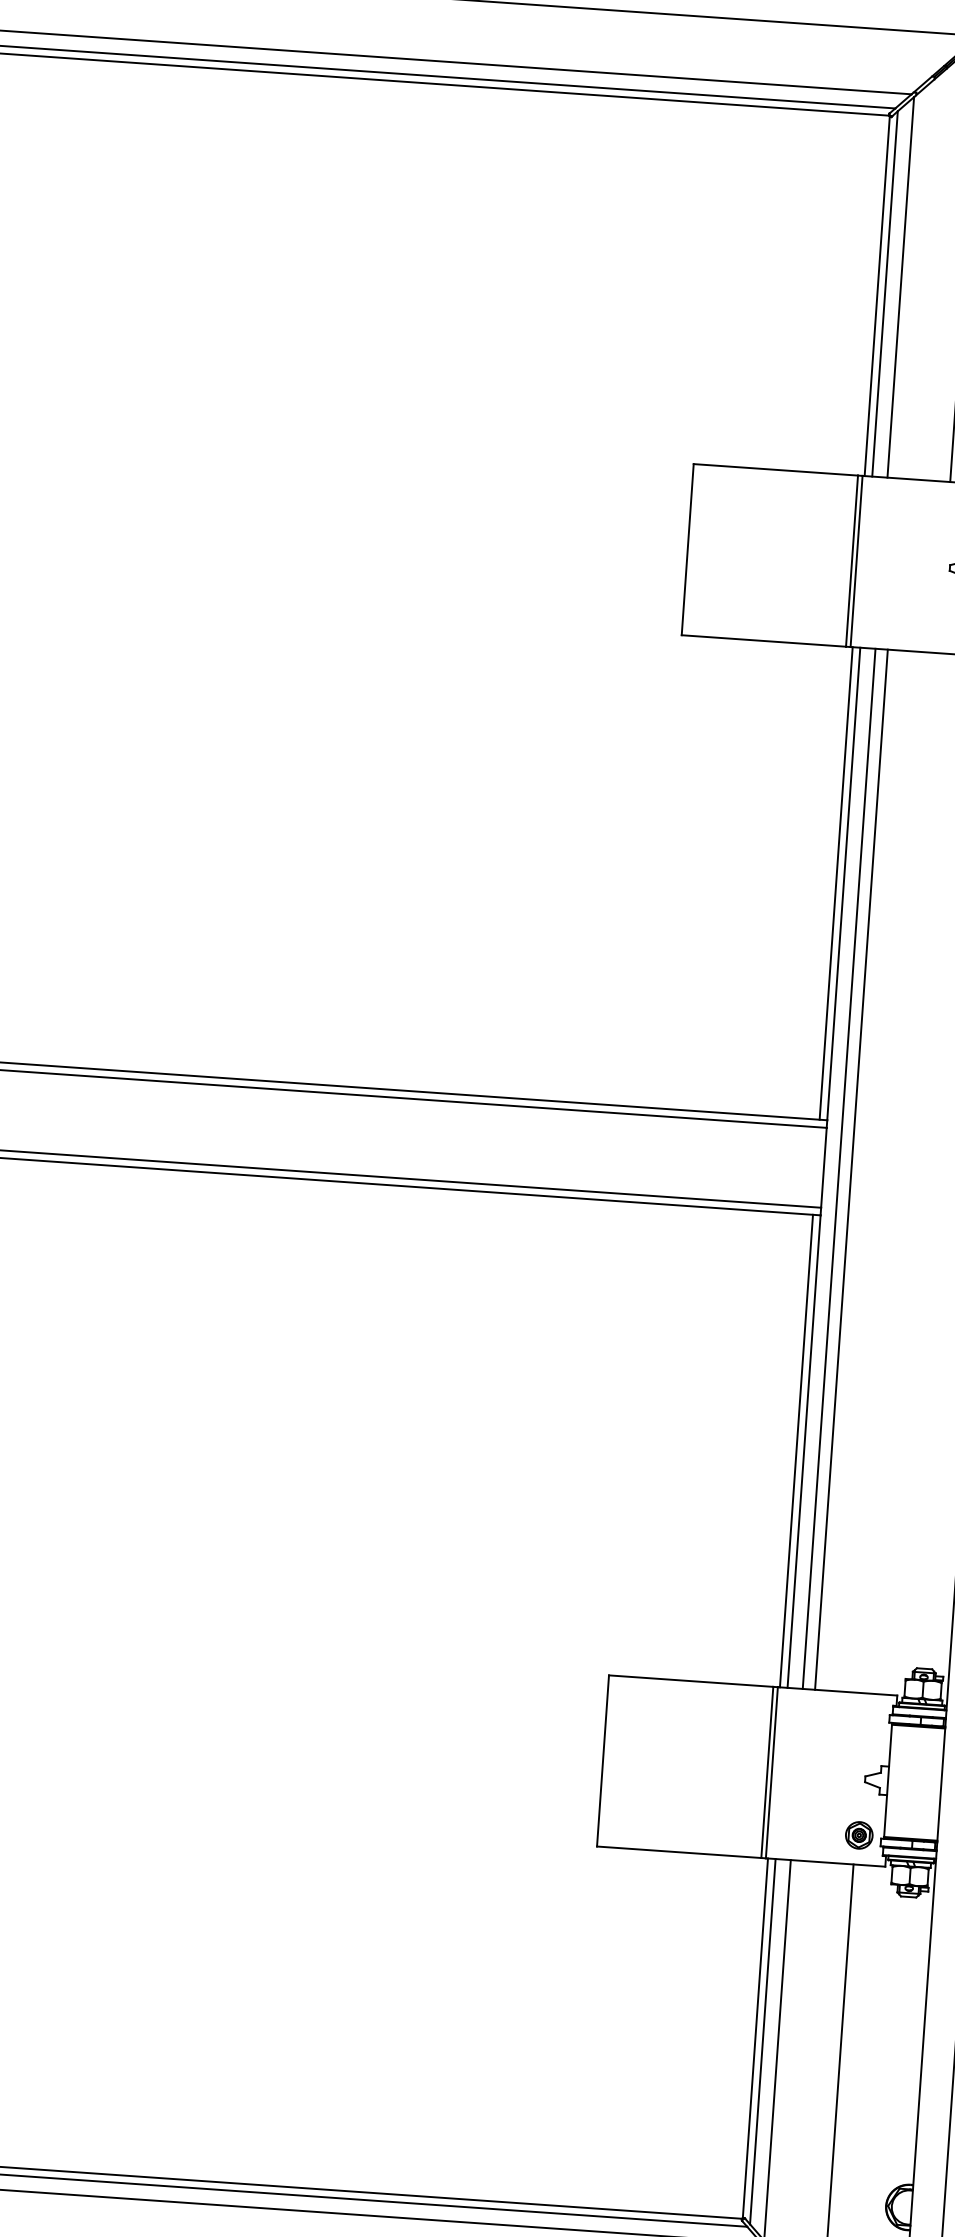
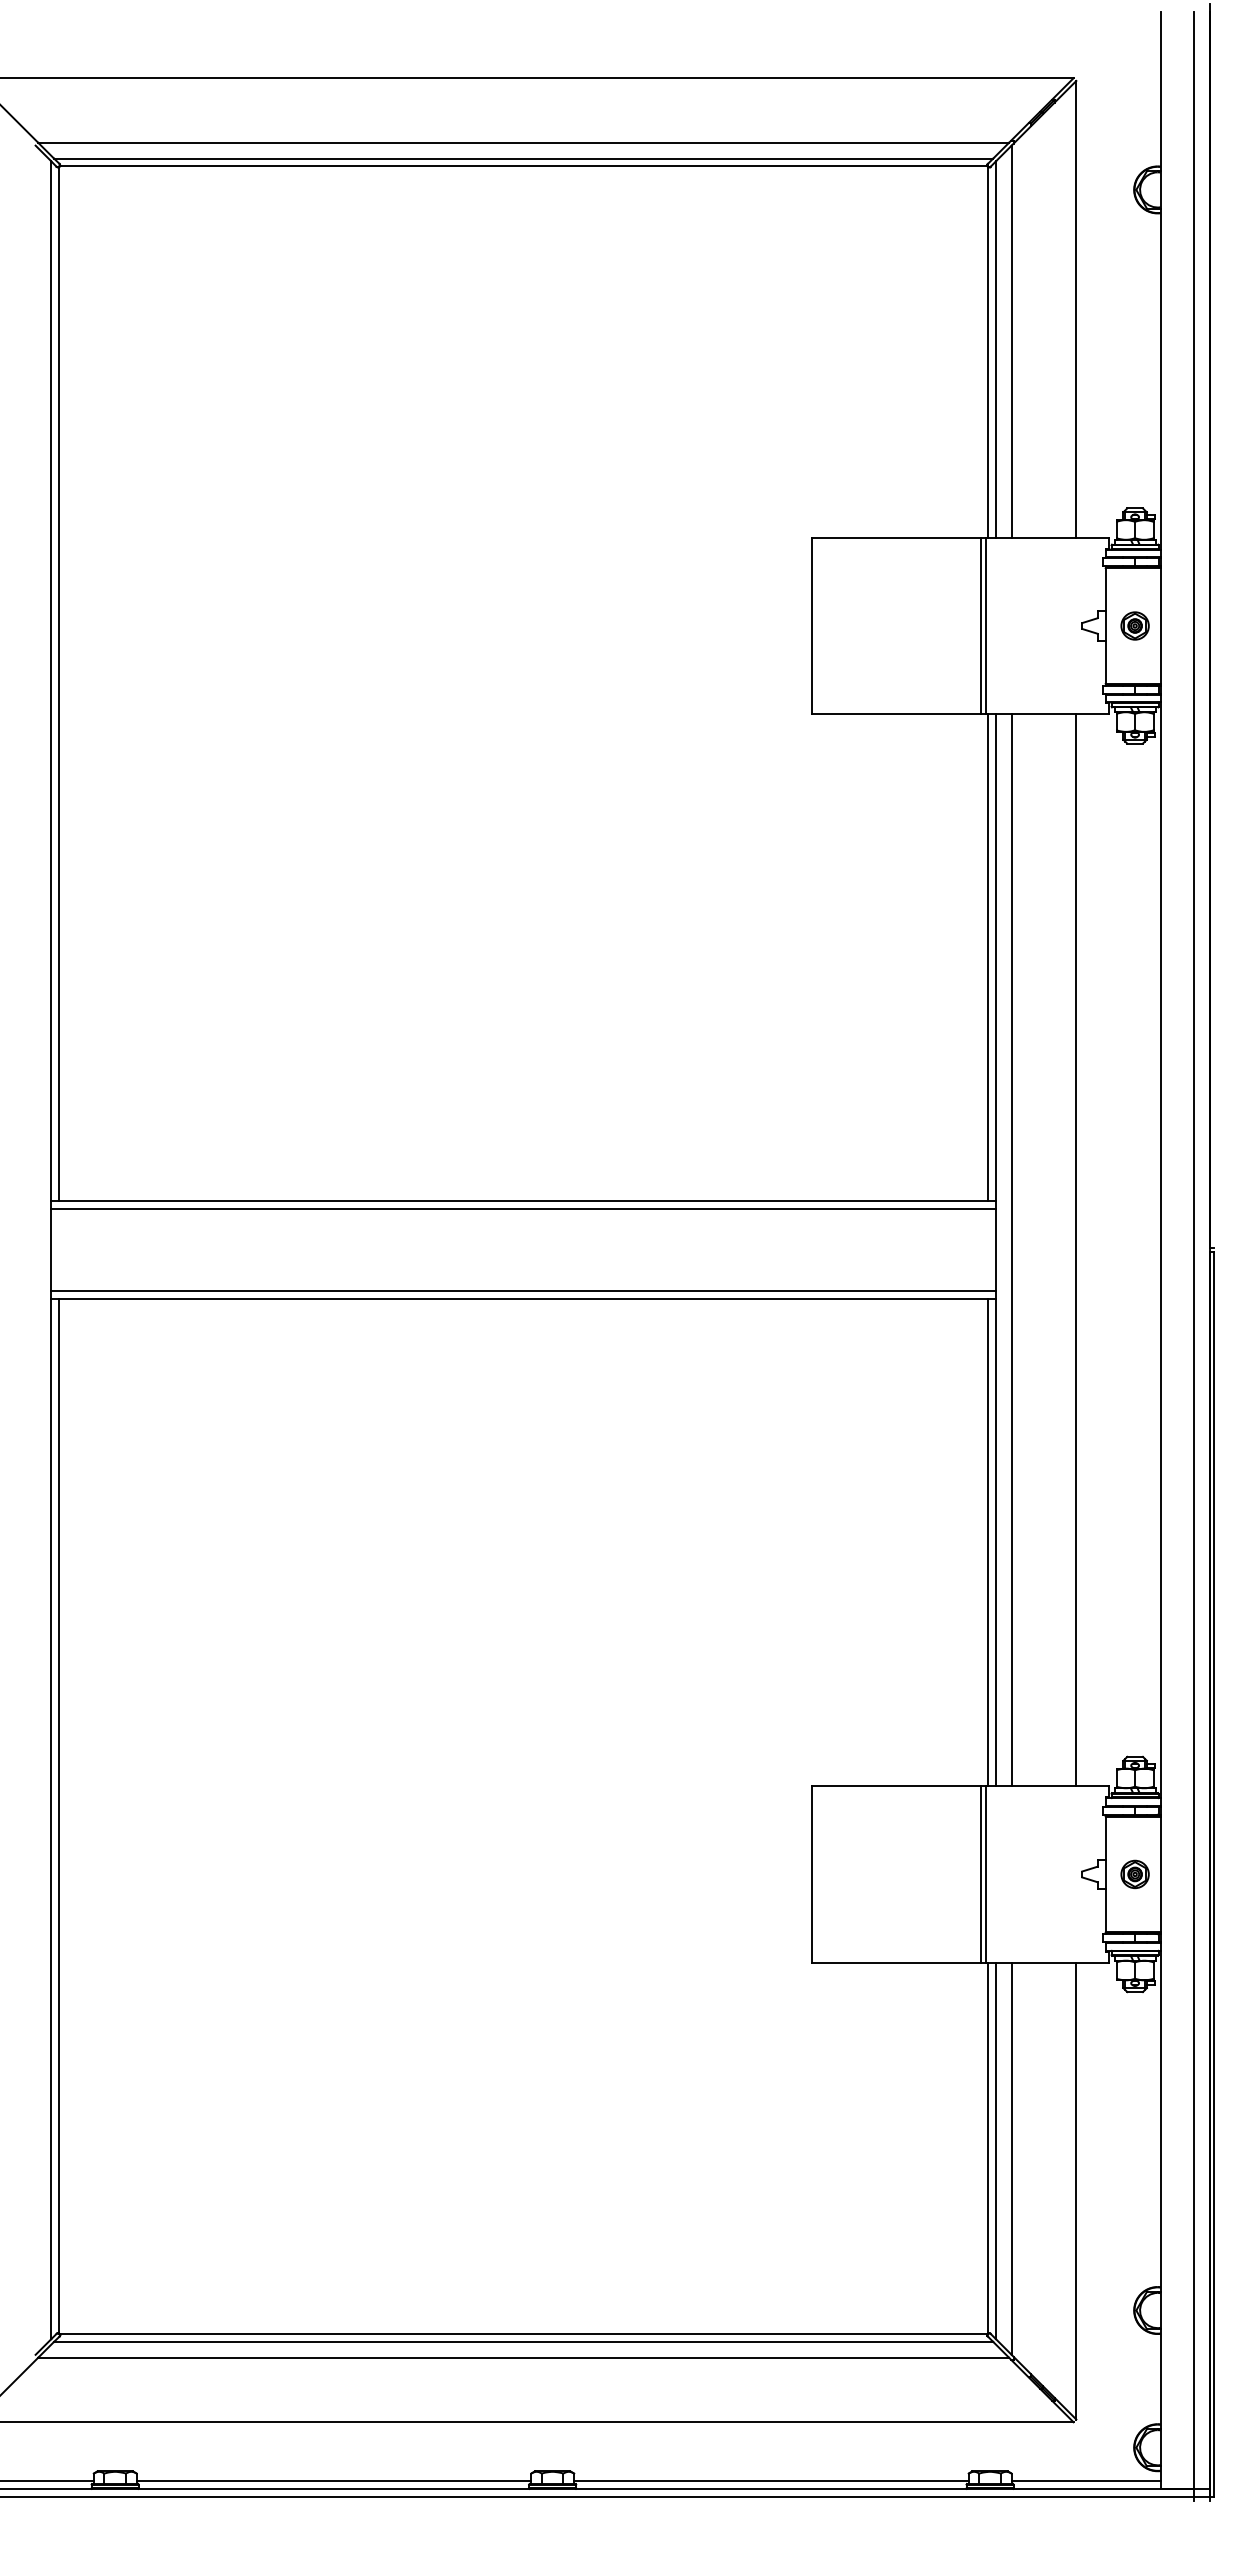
line: (851, 1169) -> (1076, 1250), moved
part: (858, 1835) -> (1134, 1874), moved

